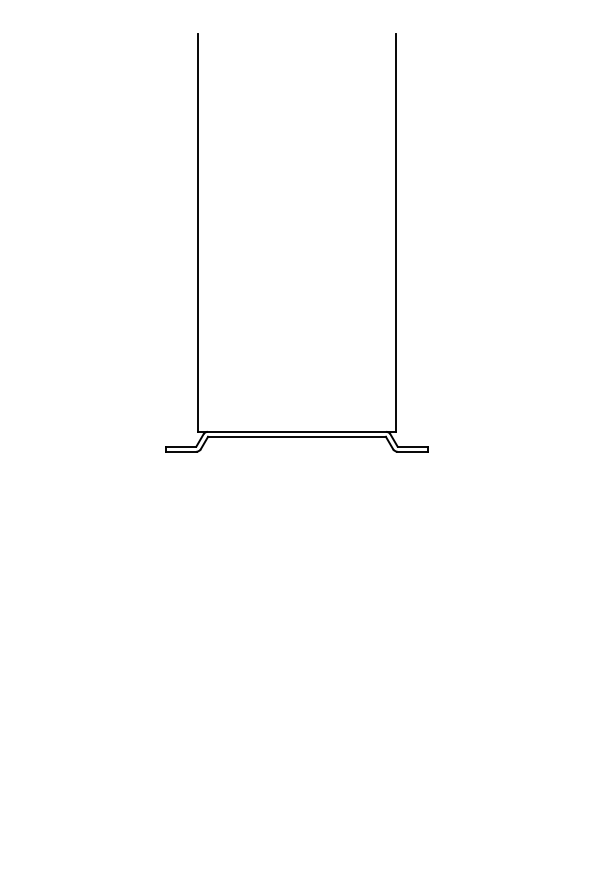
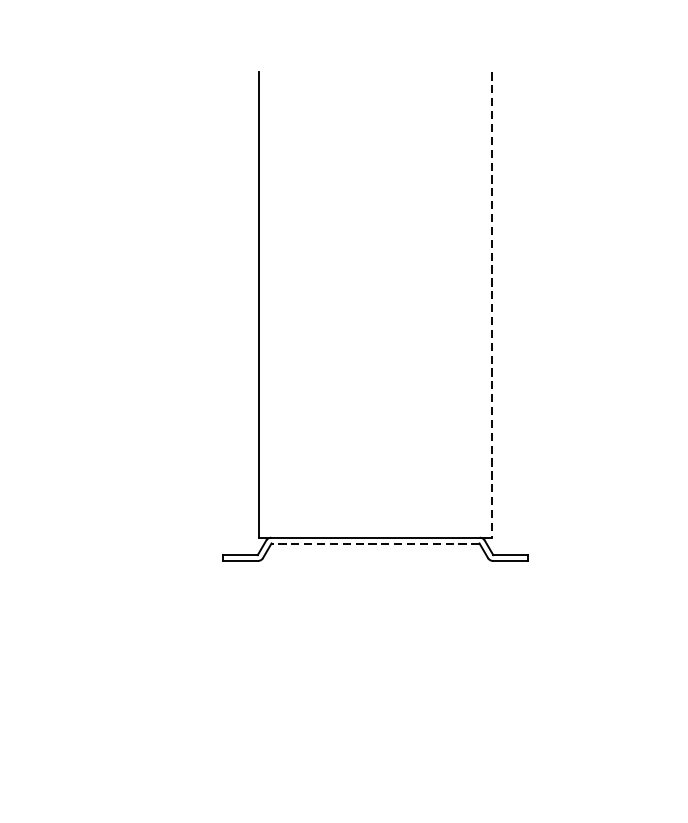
line: (396, 232) -> (491, 304), solid -> dashed
line: (297, 436) -> (376, 543), solid -> dashed

